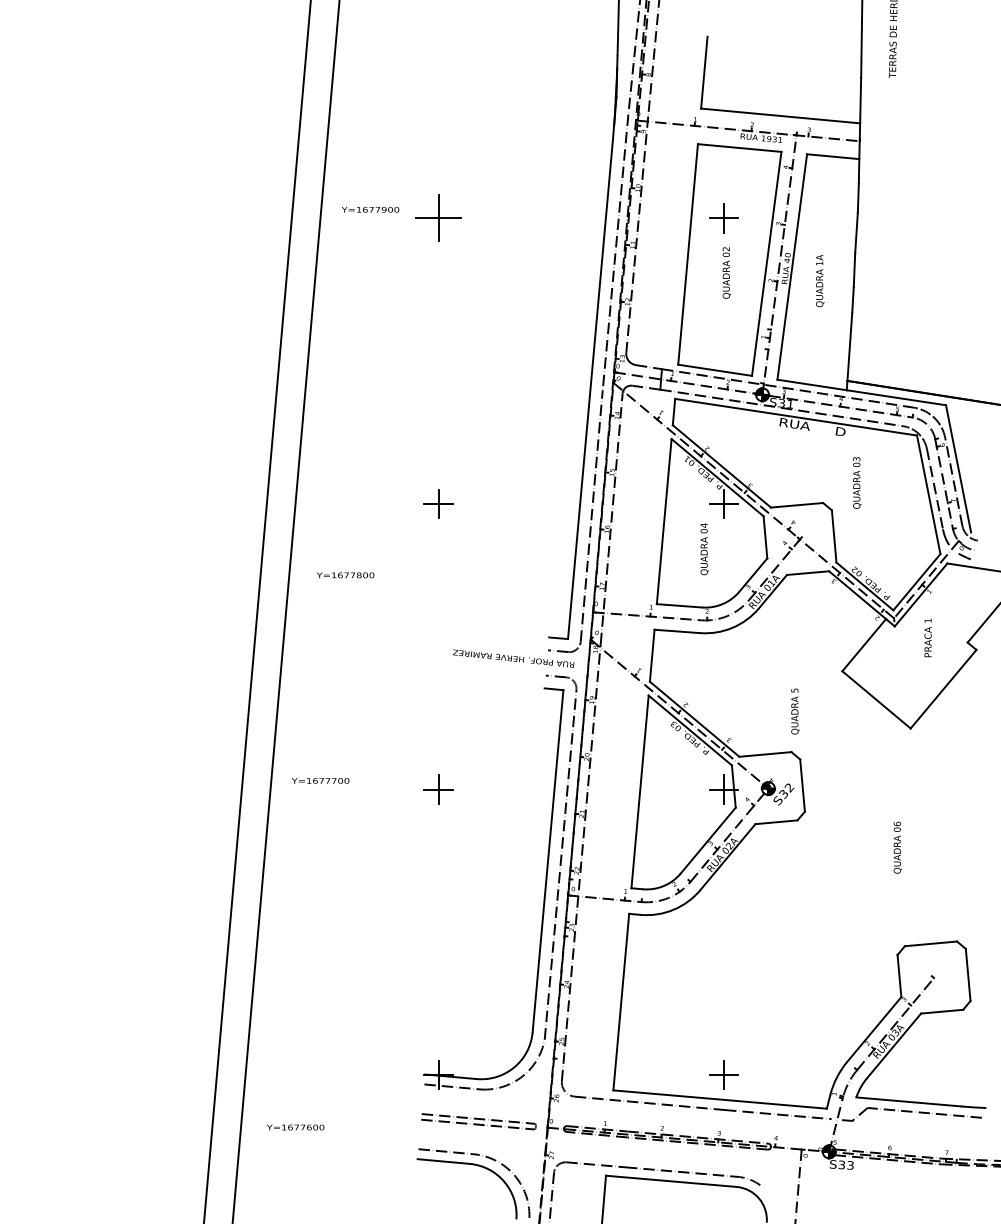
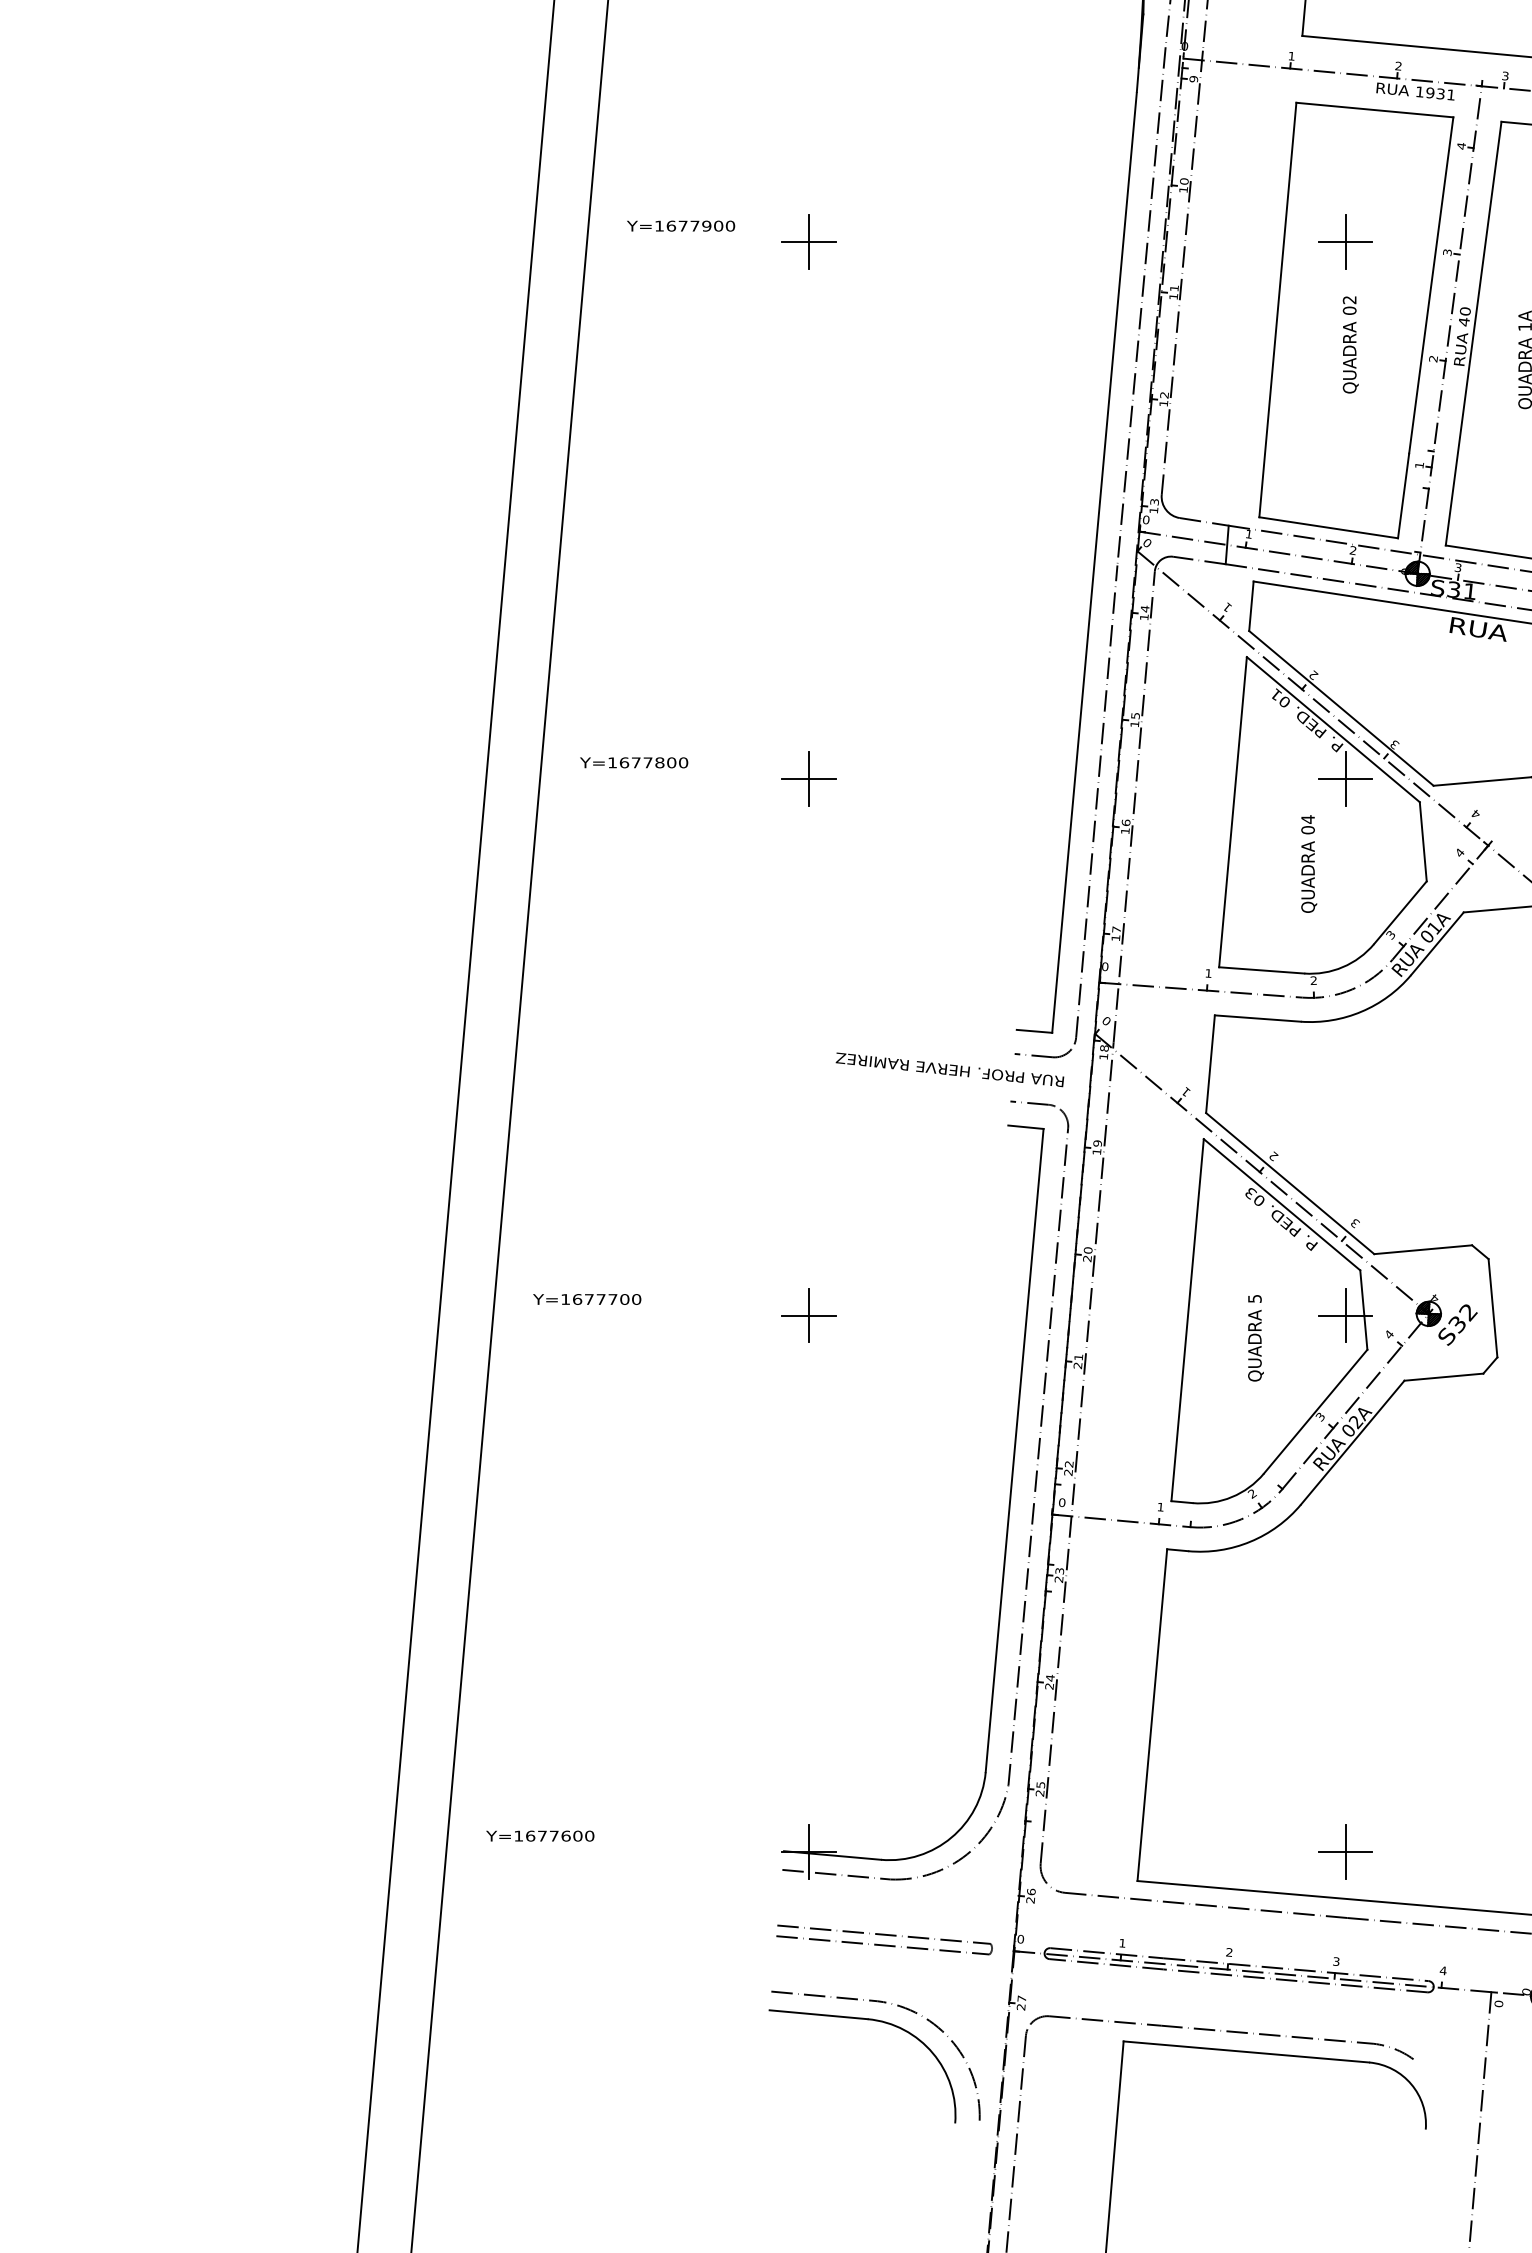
part: (438, 218) -> (808, 242), size x0.62
text: (345, 575) -> (634, 763), moved
text: (795, 711) -> (1256, 1338), moved
text: (295, 1127) -> (540, 1836), moved

